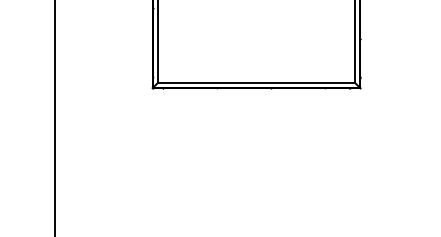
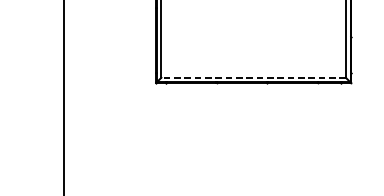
line: (256, 82) -> (253, 77), solid -> dashed

